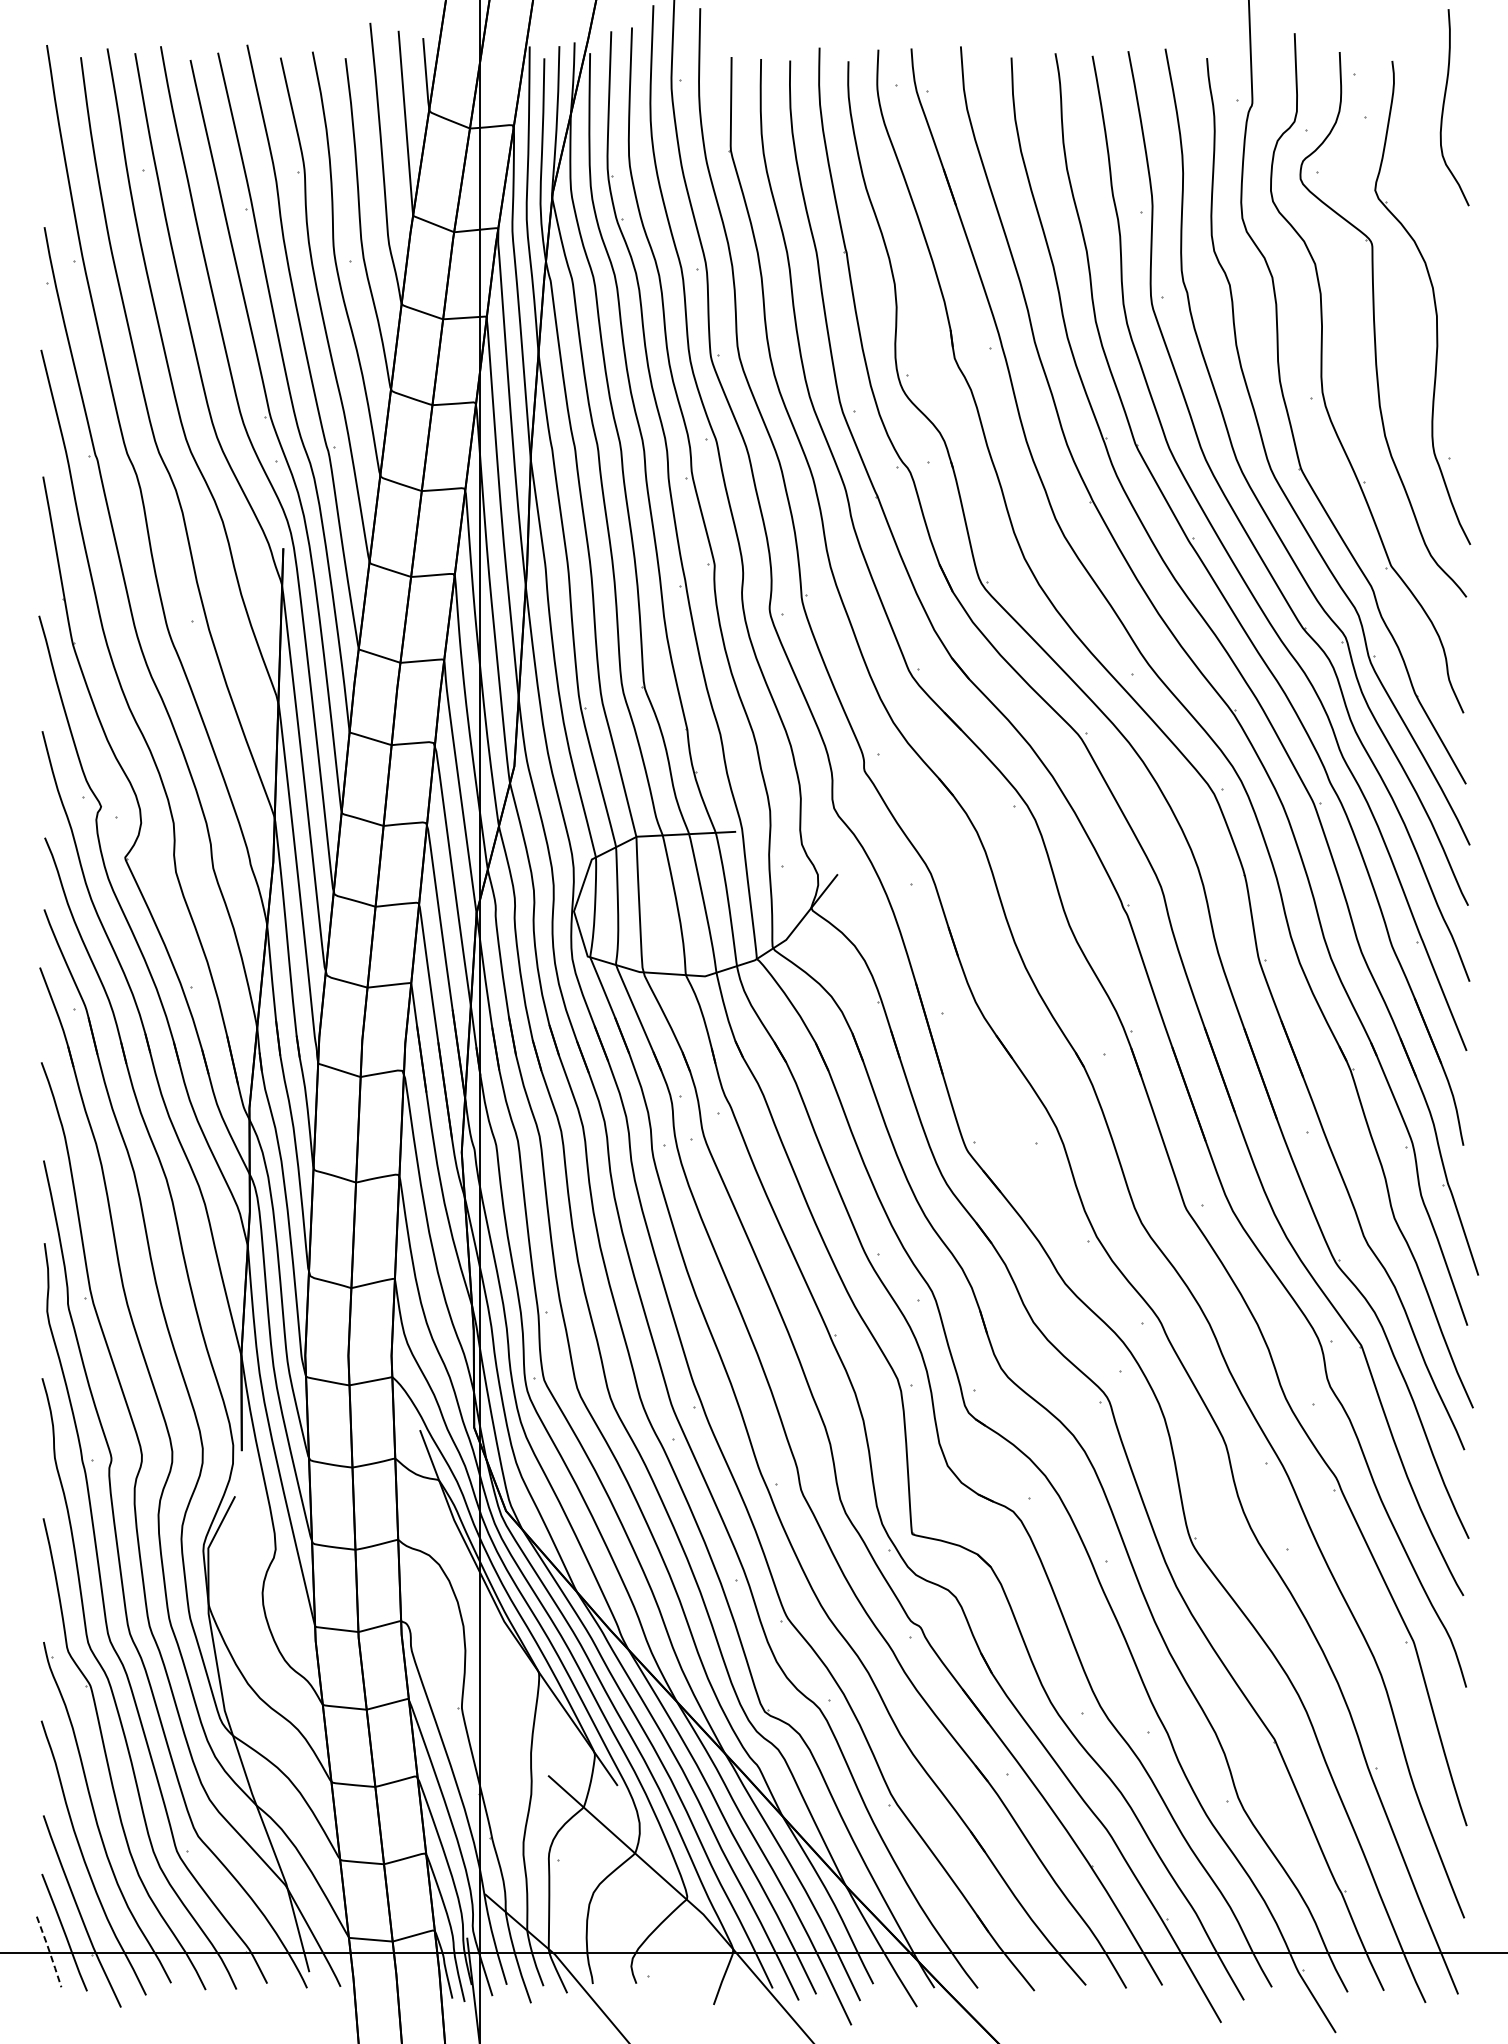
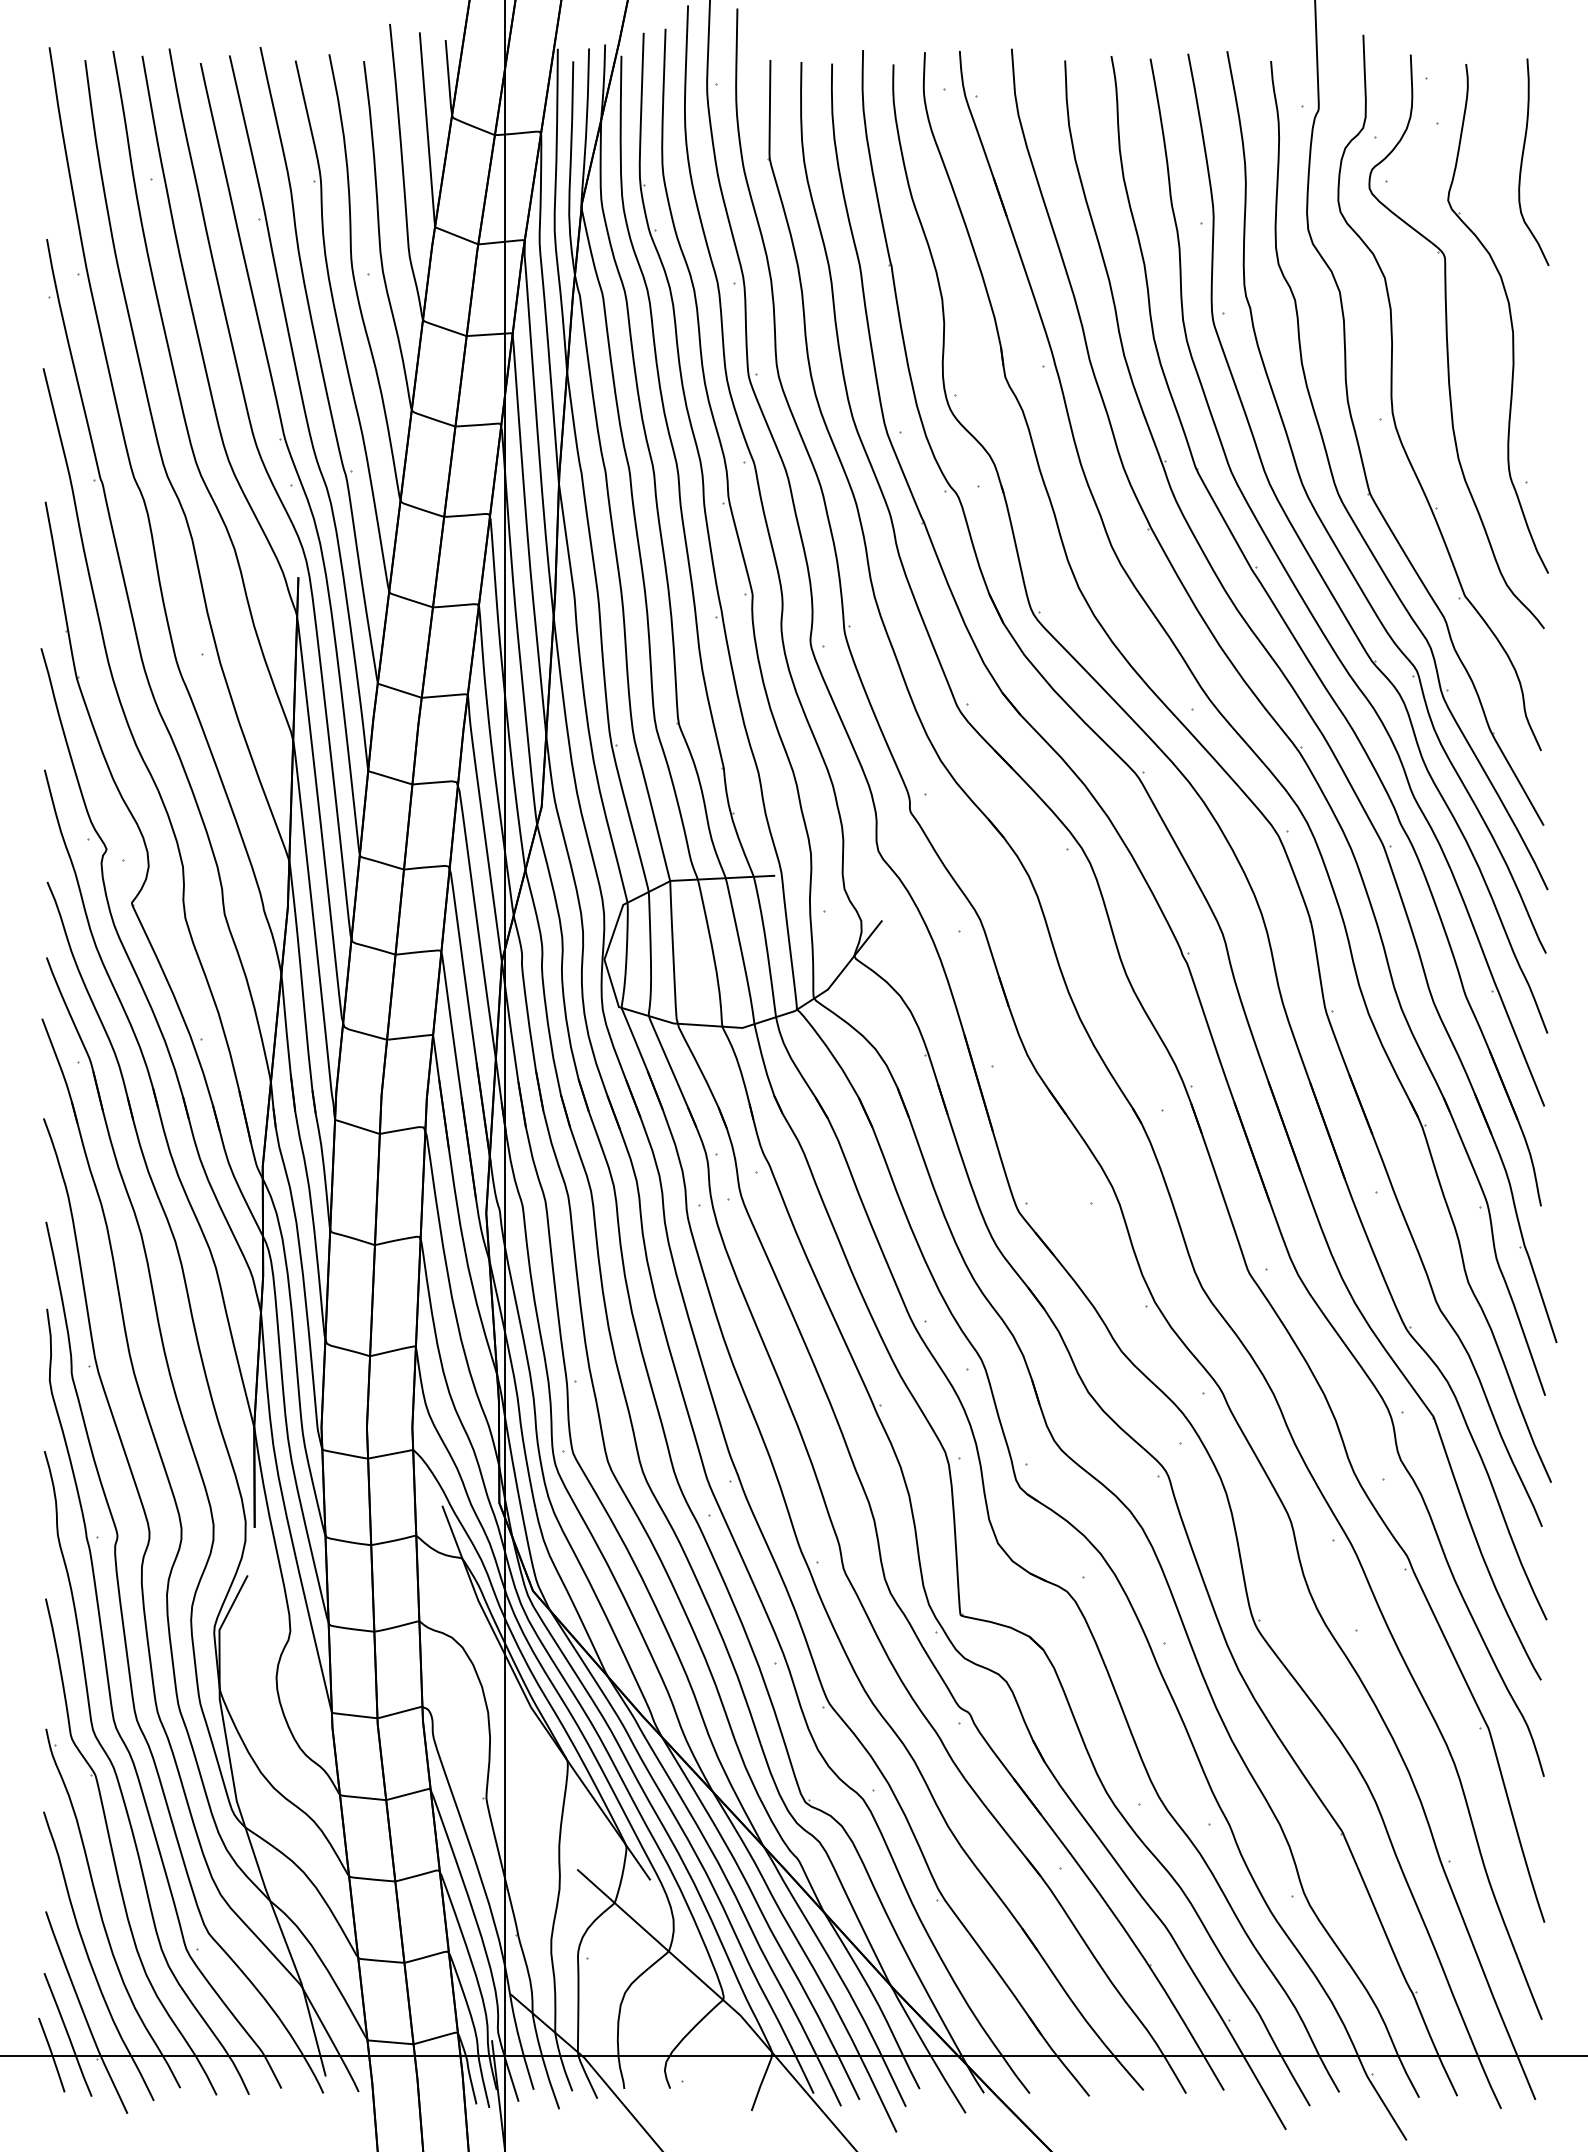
curve: (1444, 104) -> (1523, 158), moved
line: (49, 1952) -> (52, 2055), dashed -> solid

